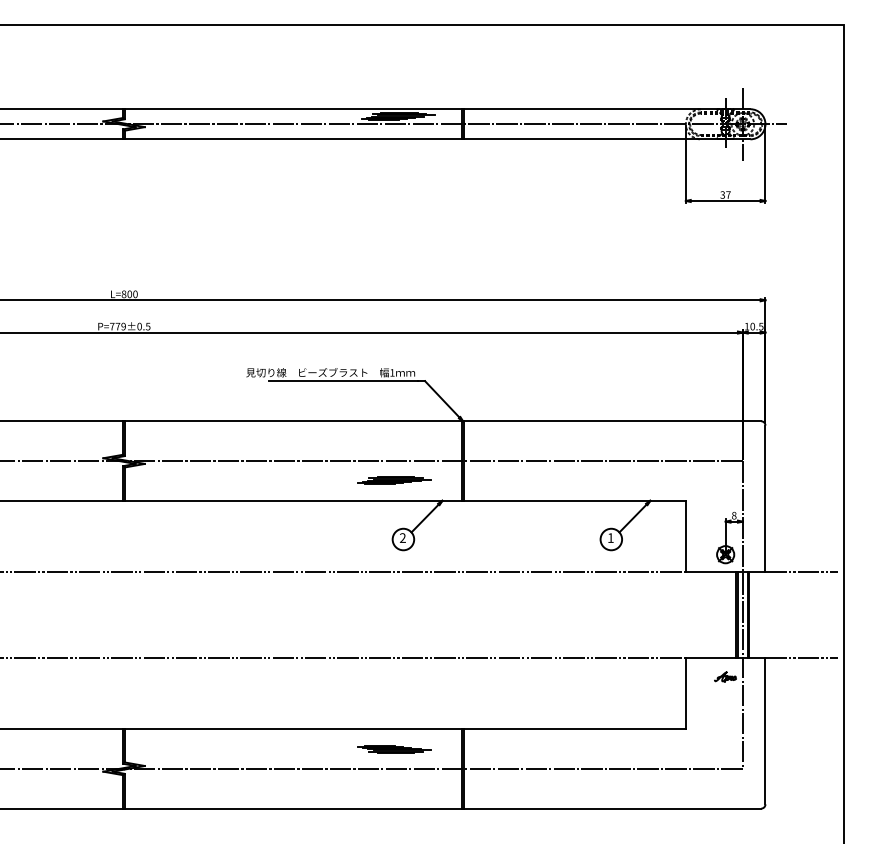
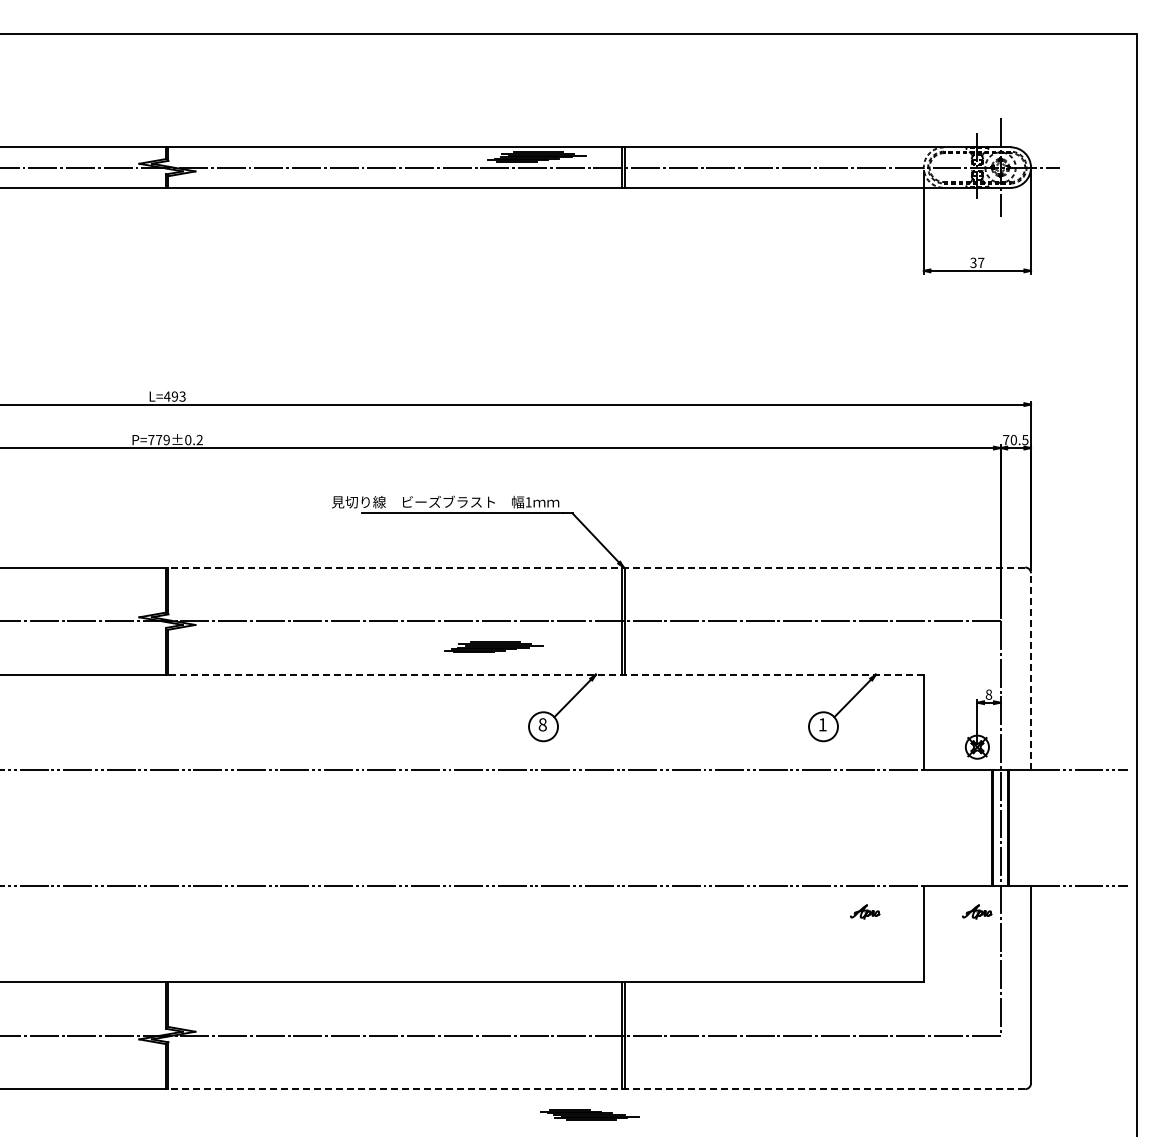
text: (129, 294) -> (174, 396), L=800 -> L=493
text: (147, 326) -> (199, 439), P=779±0.5 -> P=779±0.2
text: (747, 326) -> (1006, 440), 10.5 -> 70.5
line: (442, 421) -> (596, 567), solid -> dashed
part: (394, 479) -> (493, 646), moved
line: (765, 498) -> (1031, 671), solid -> dashed
line: (405, 500) -> (546, 674), solid -> dashed
text: (402, 537) -> (542, 724), 2 -> 8
part: (642, 676) -> (865, 911), added
part: (394, 748) -> (589, 1114), moved
line: (442, 808) -> (596, 1089), solid -> dashed

